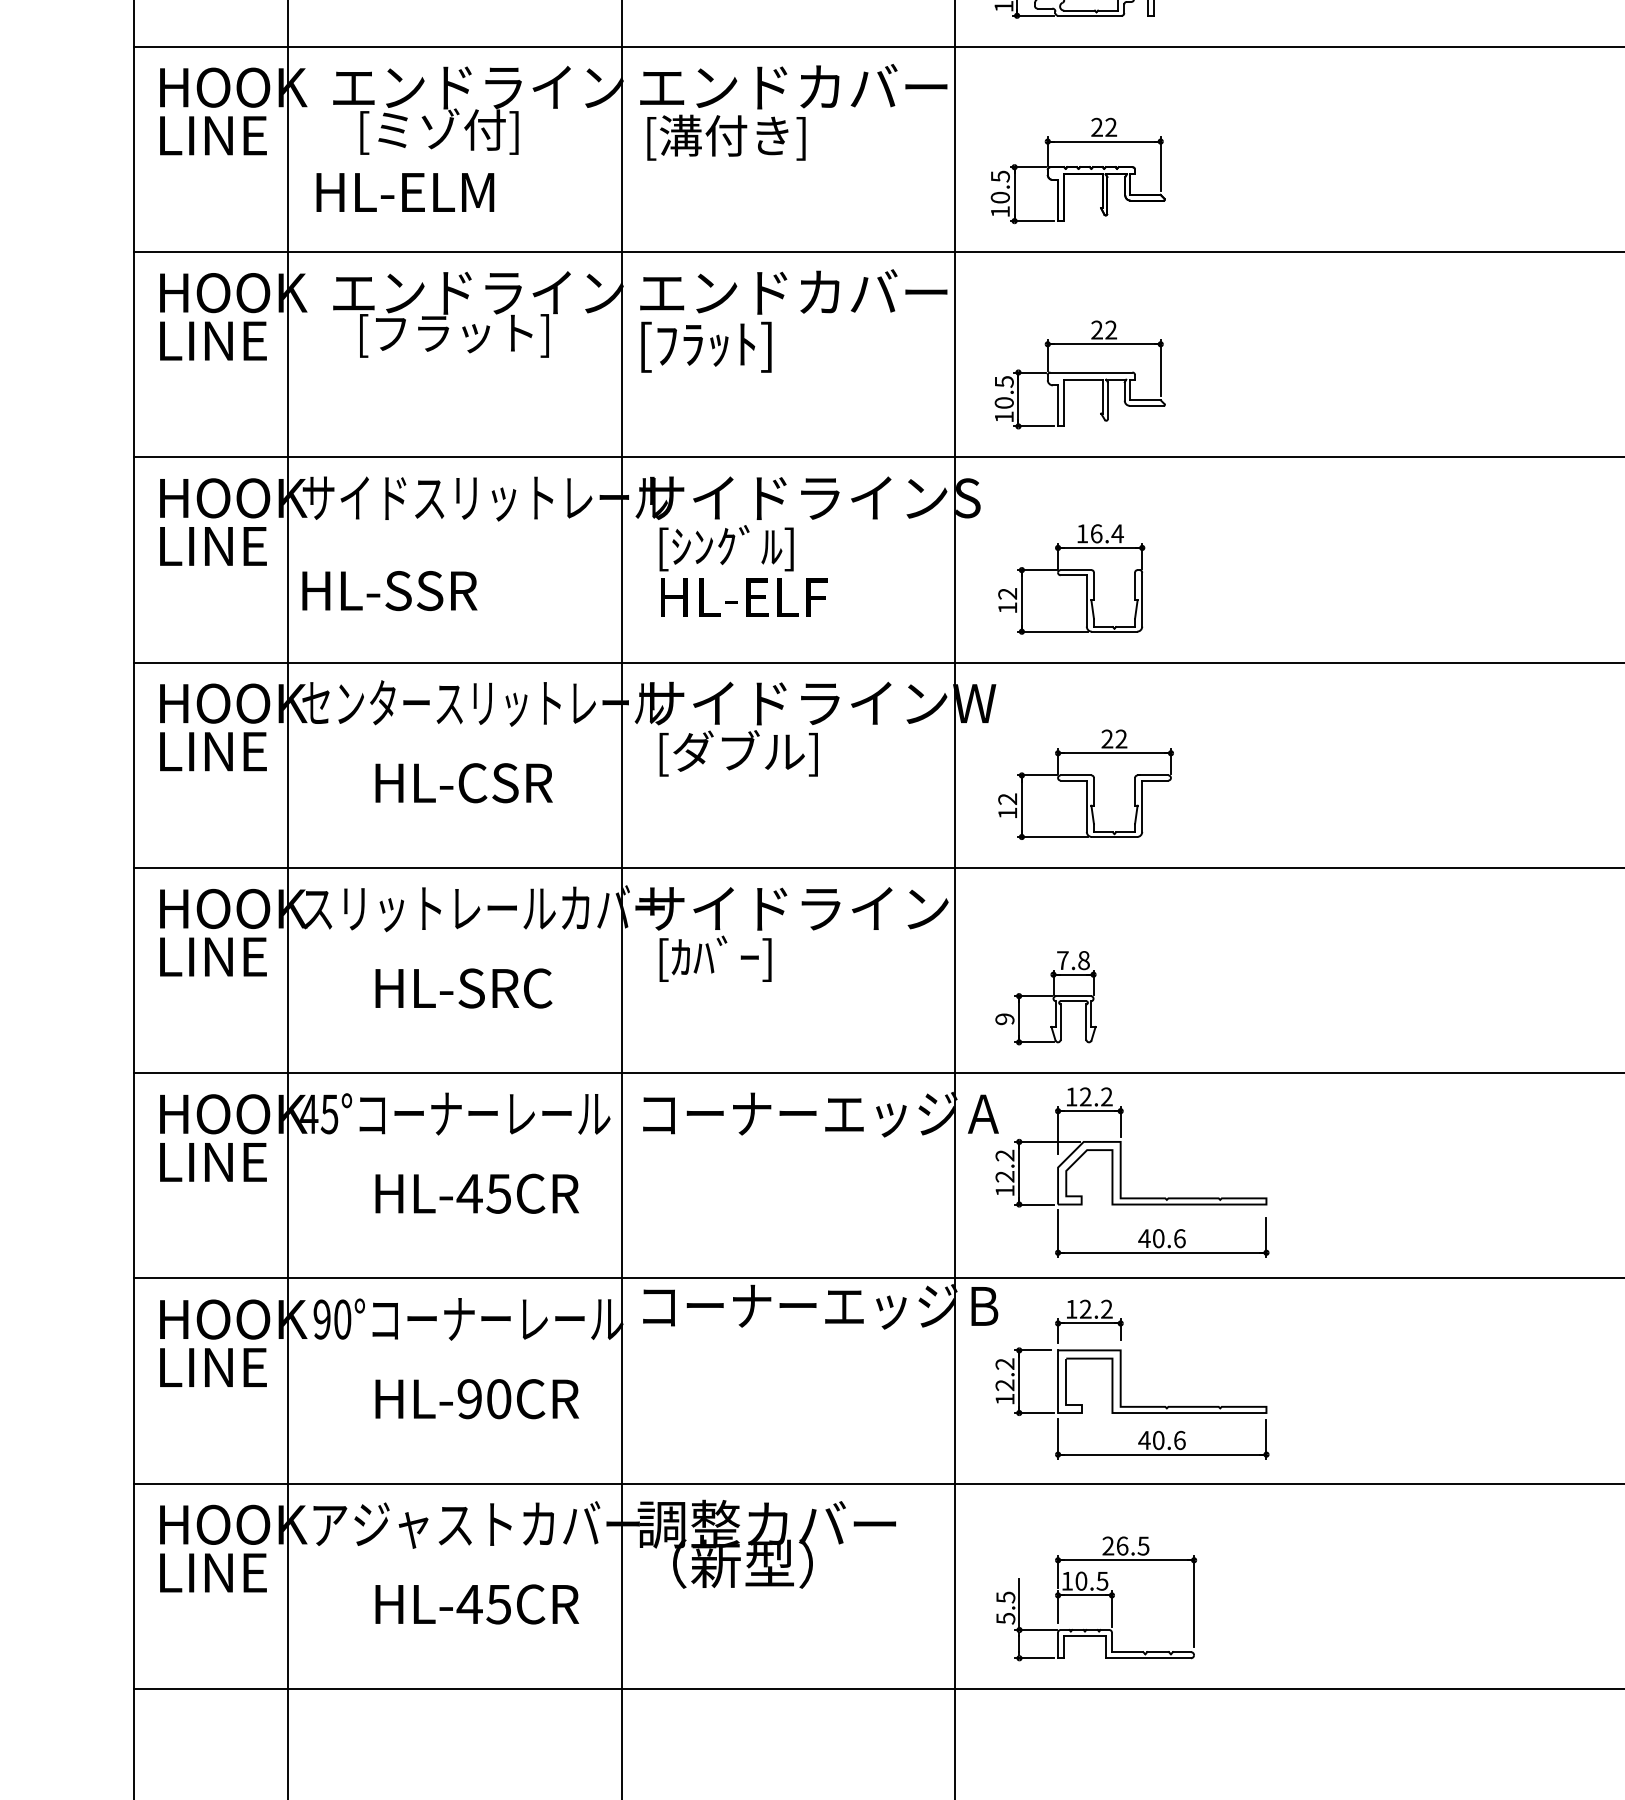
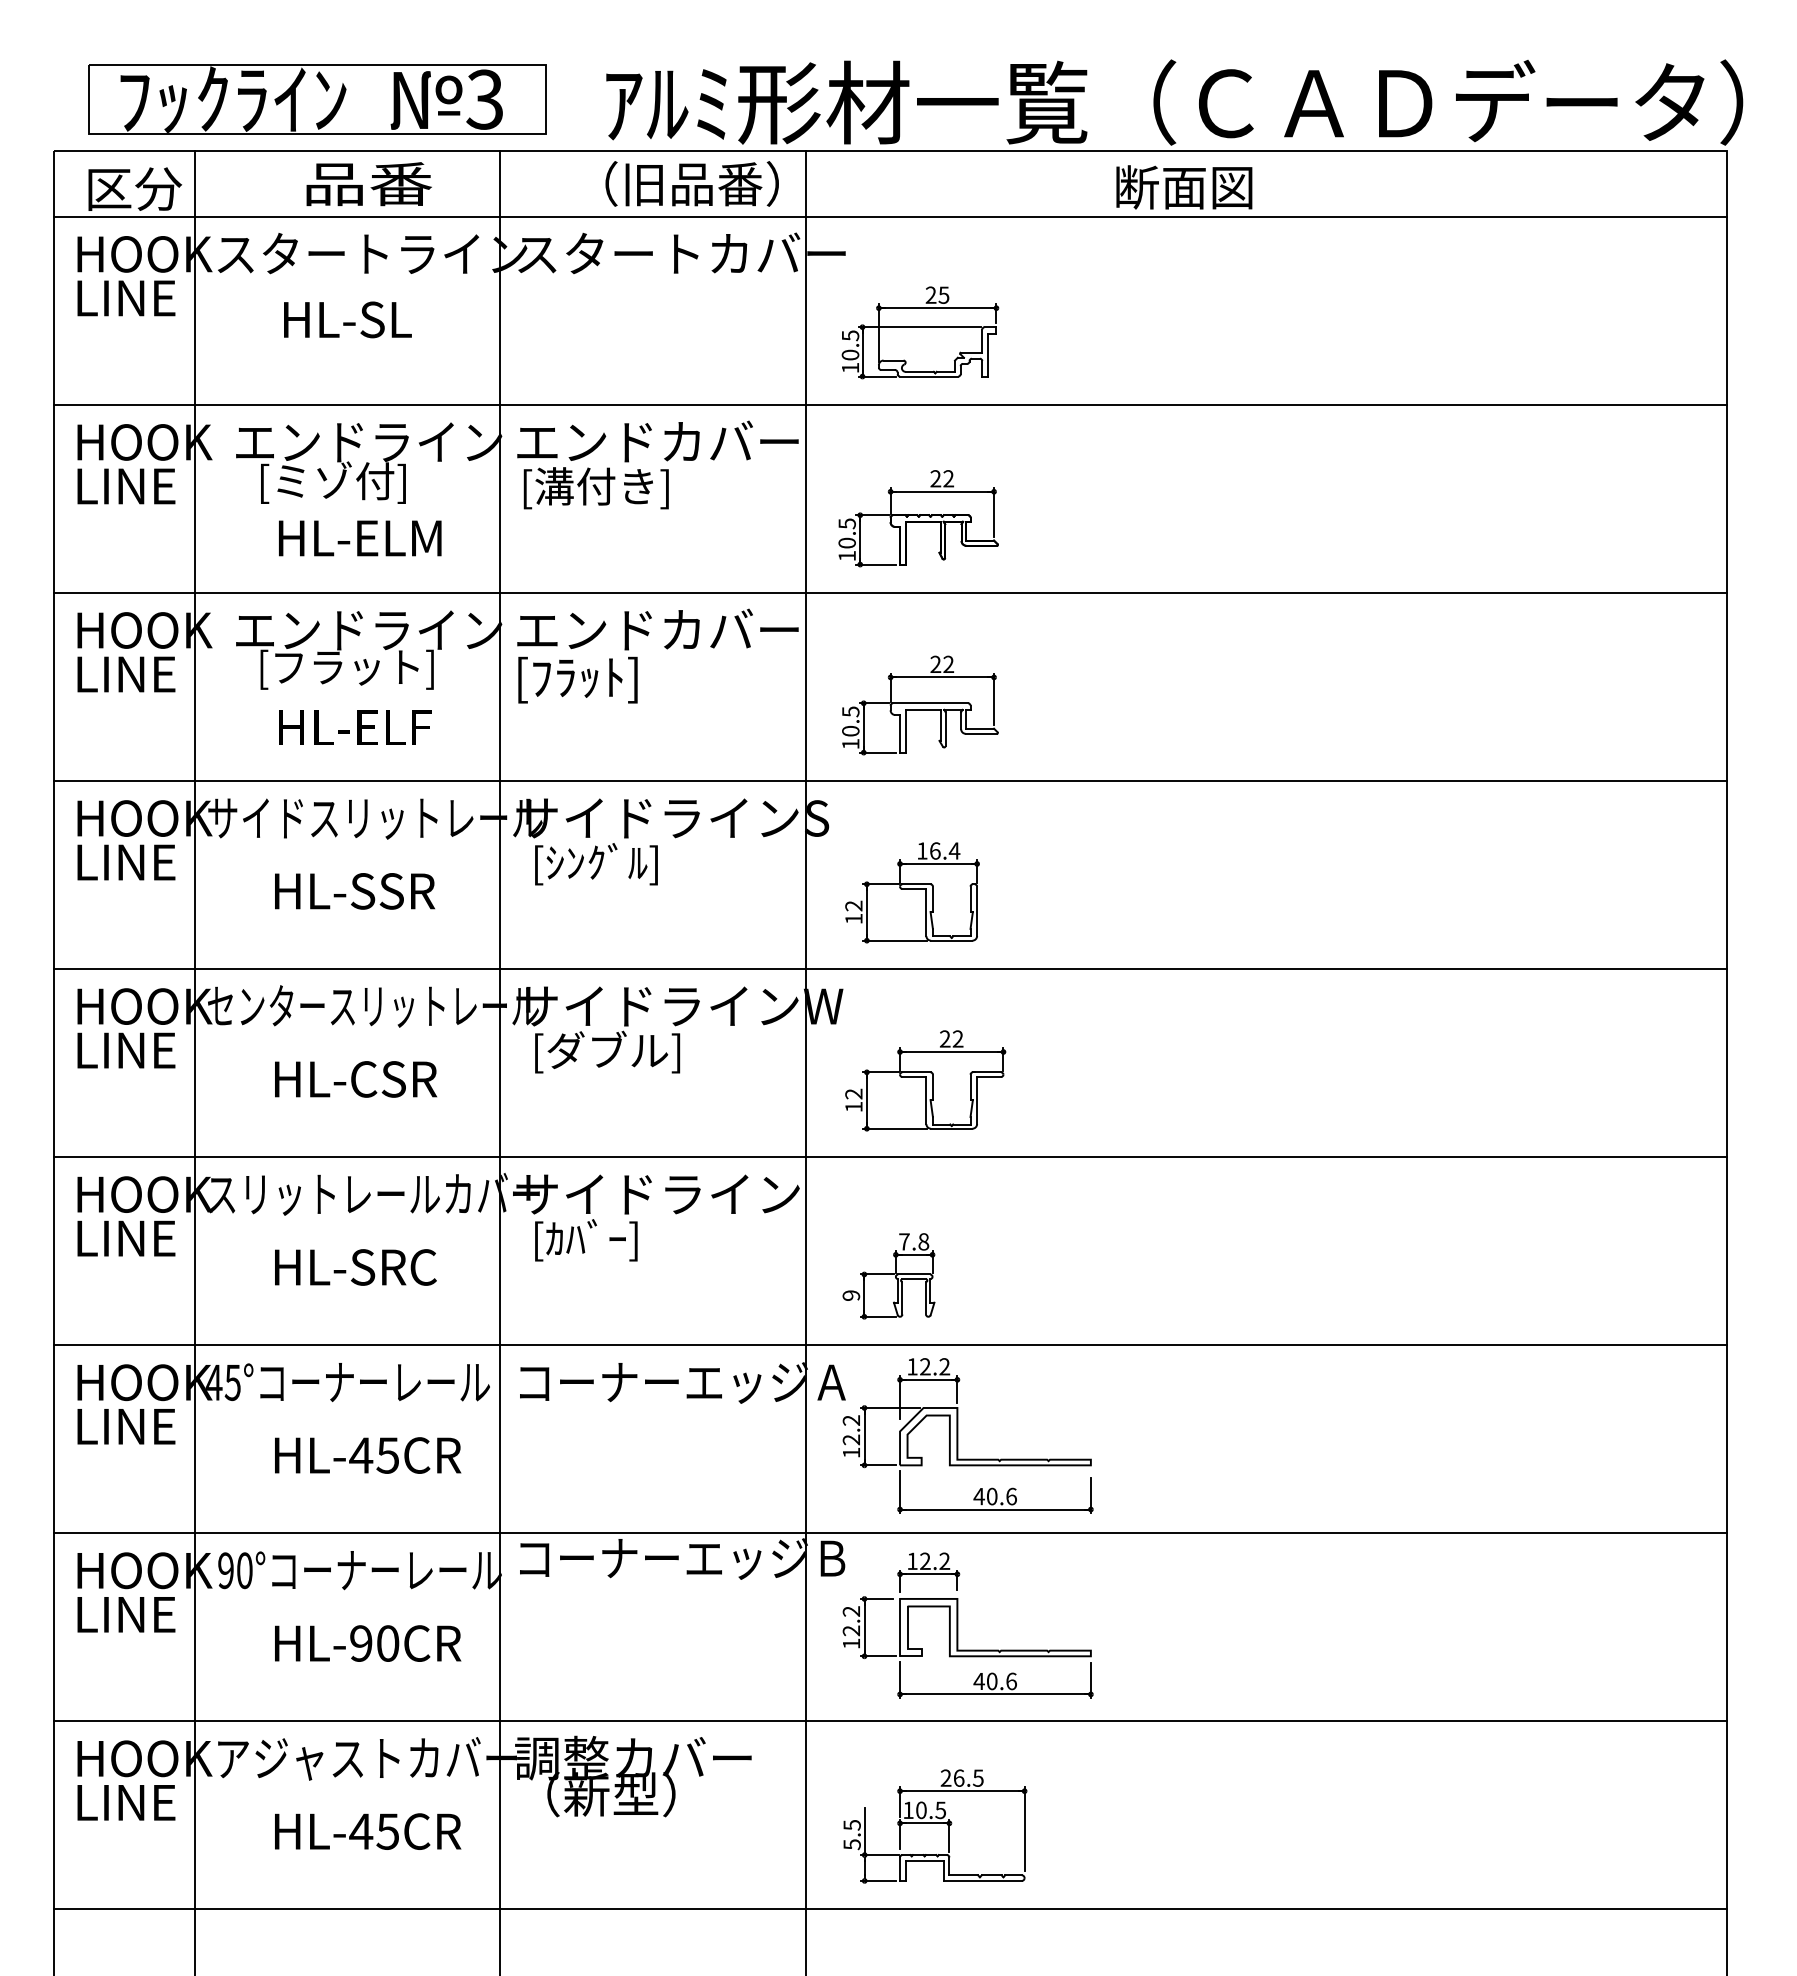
text: (405, 192) -> (360, 538), moved
text: (389, 591) -> (354, 891), moved
text: (744, 597) -> (355, 727), moved

